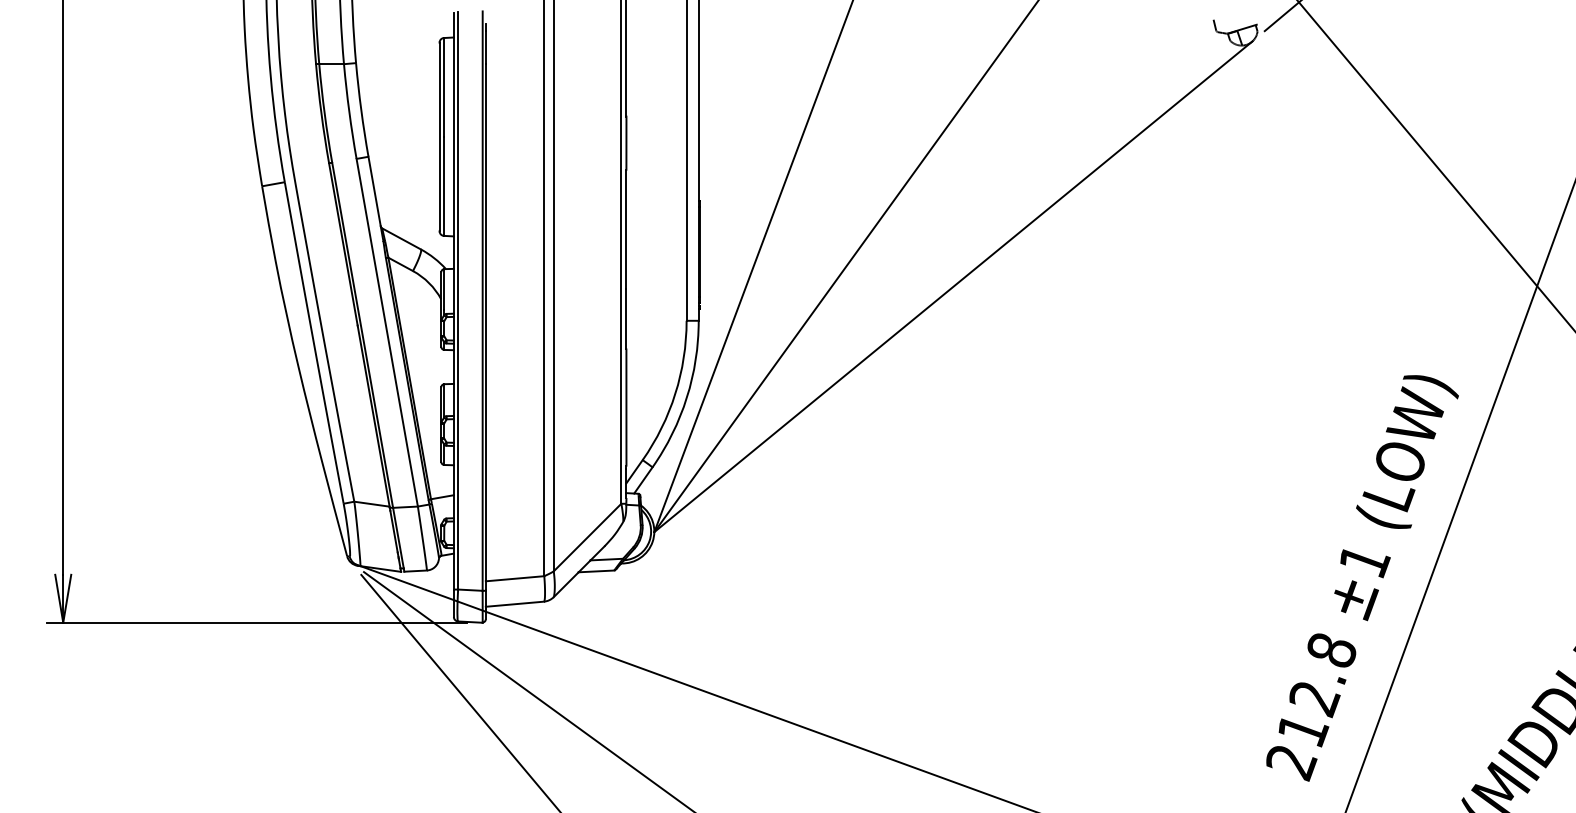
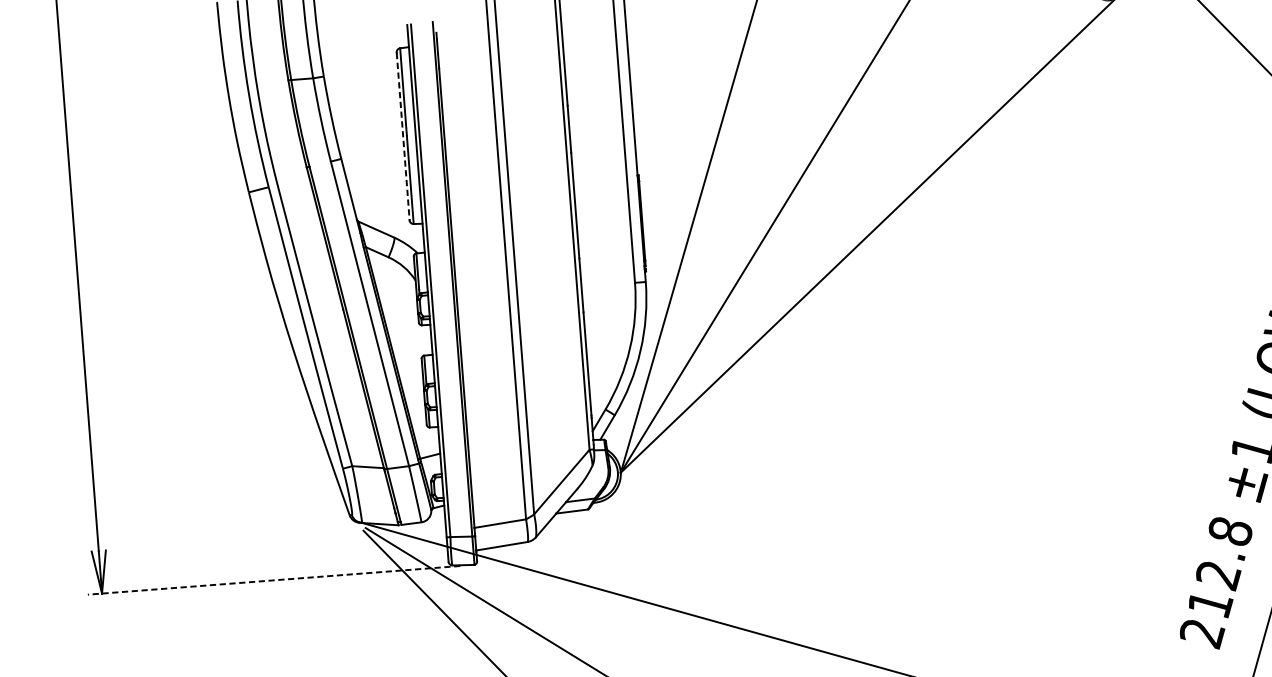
line: (439, 136) -> (402, 136), solid -> dashed
line: (256, 622) -> (273, 580), solid -> dashed

